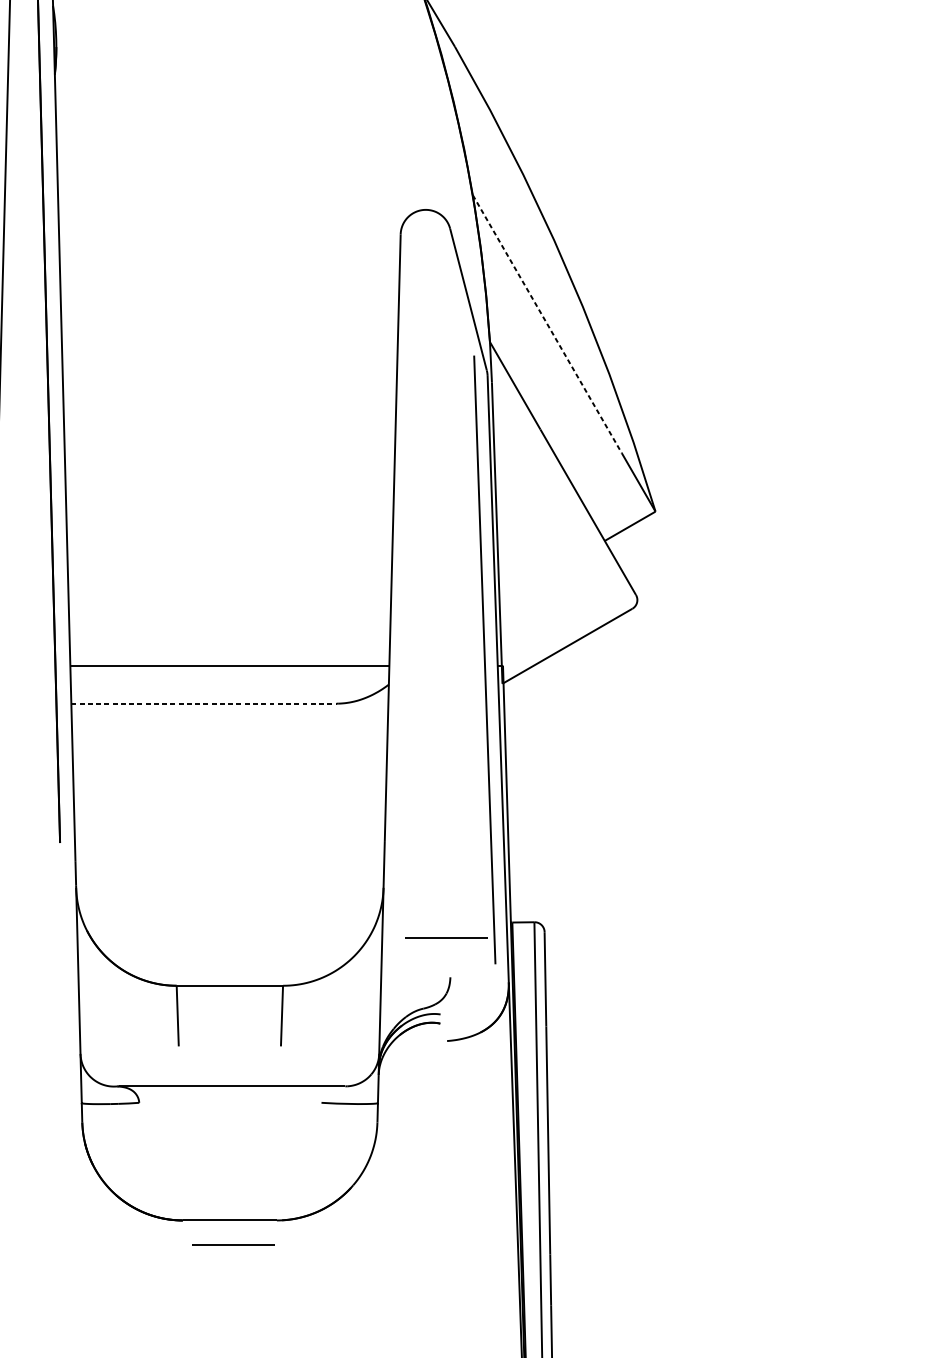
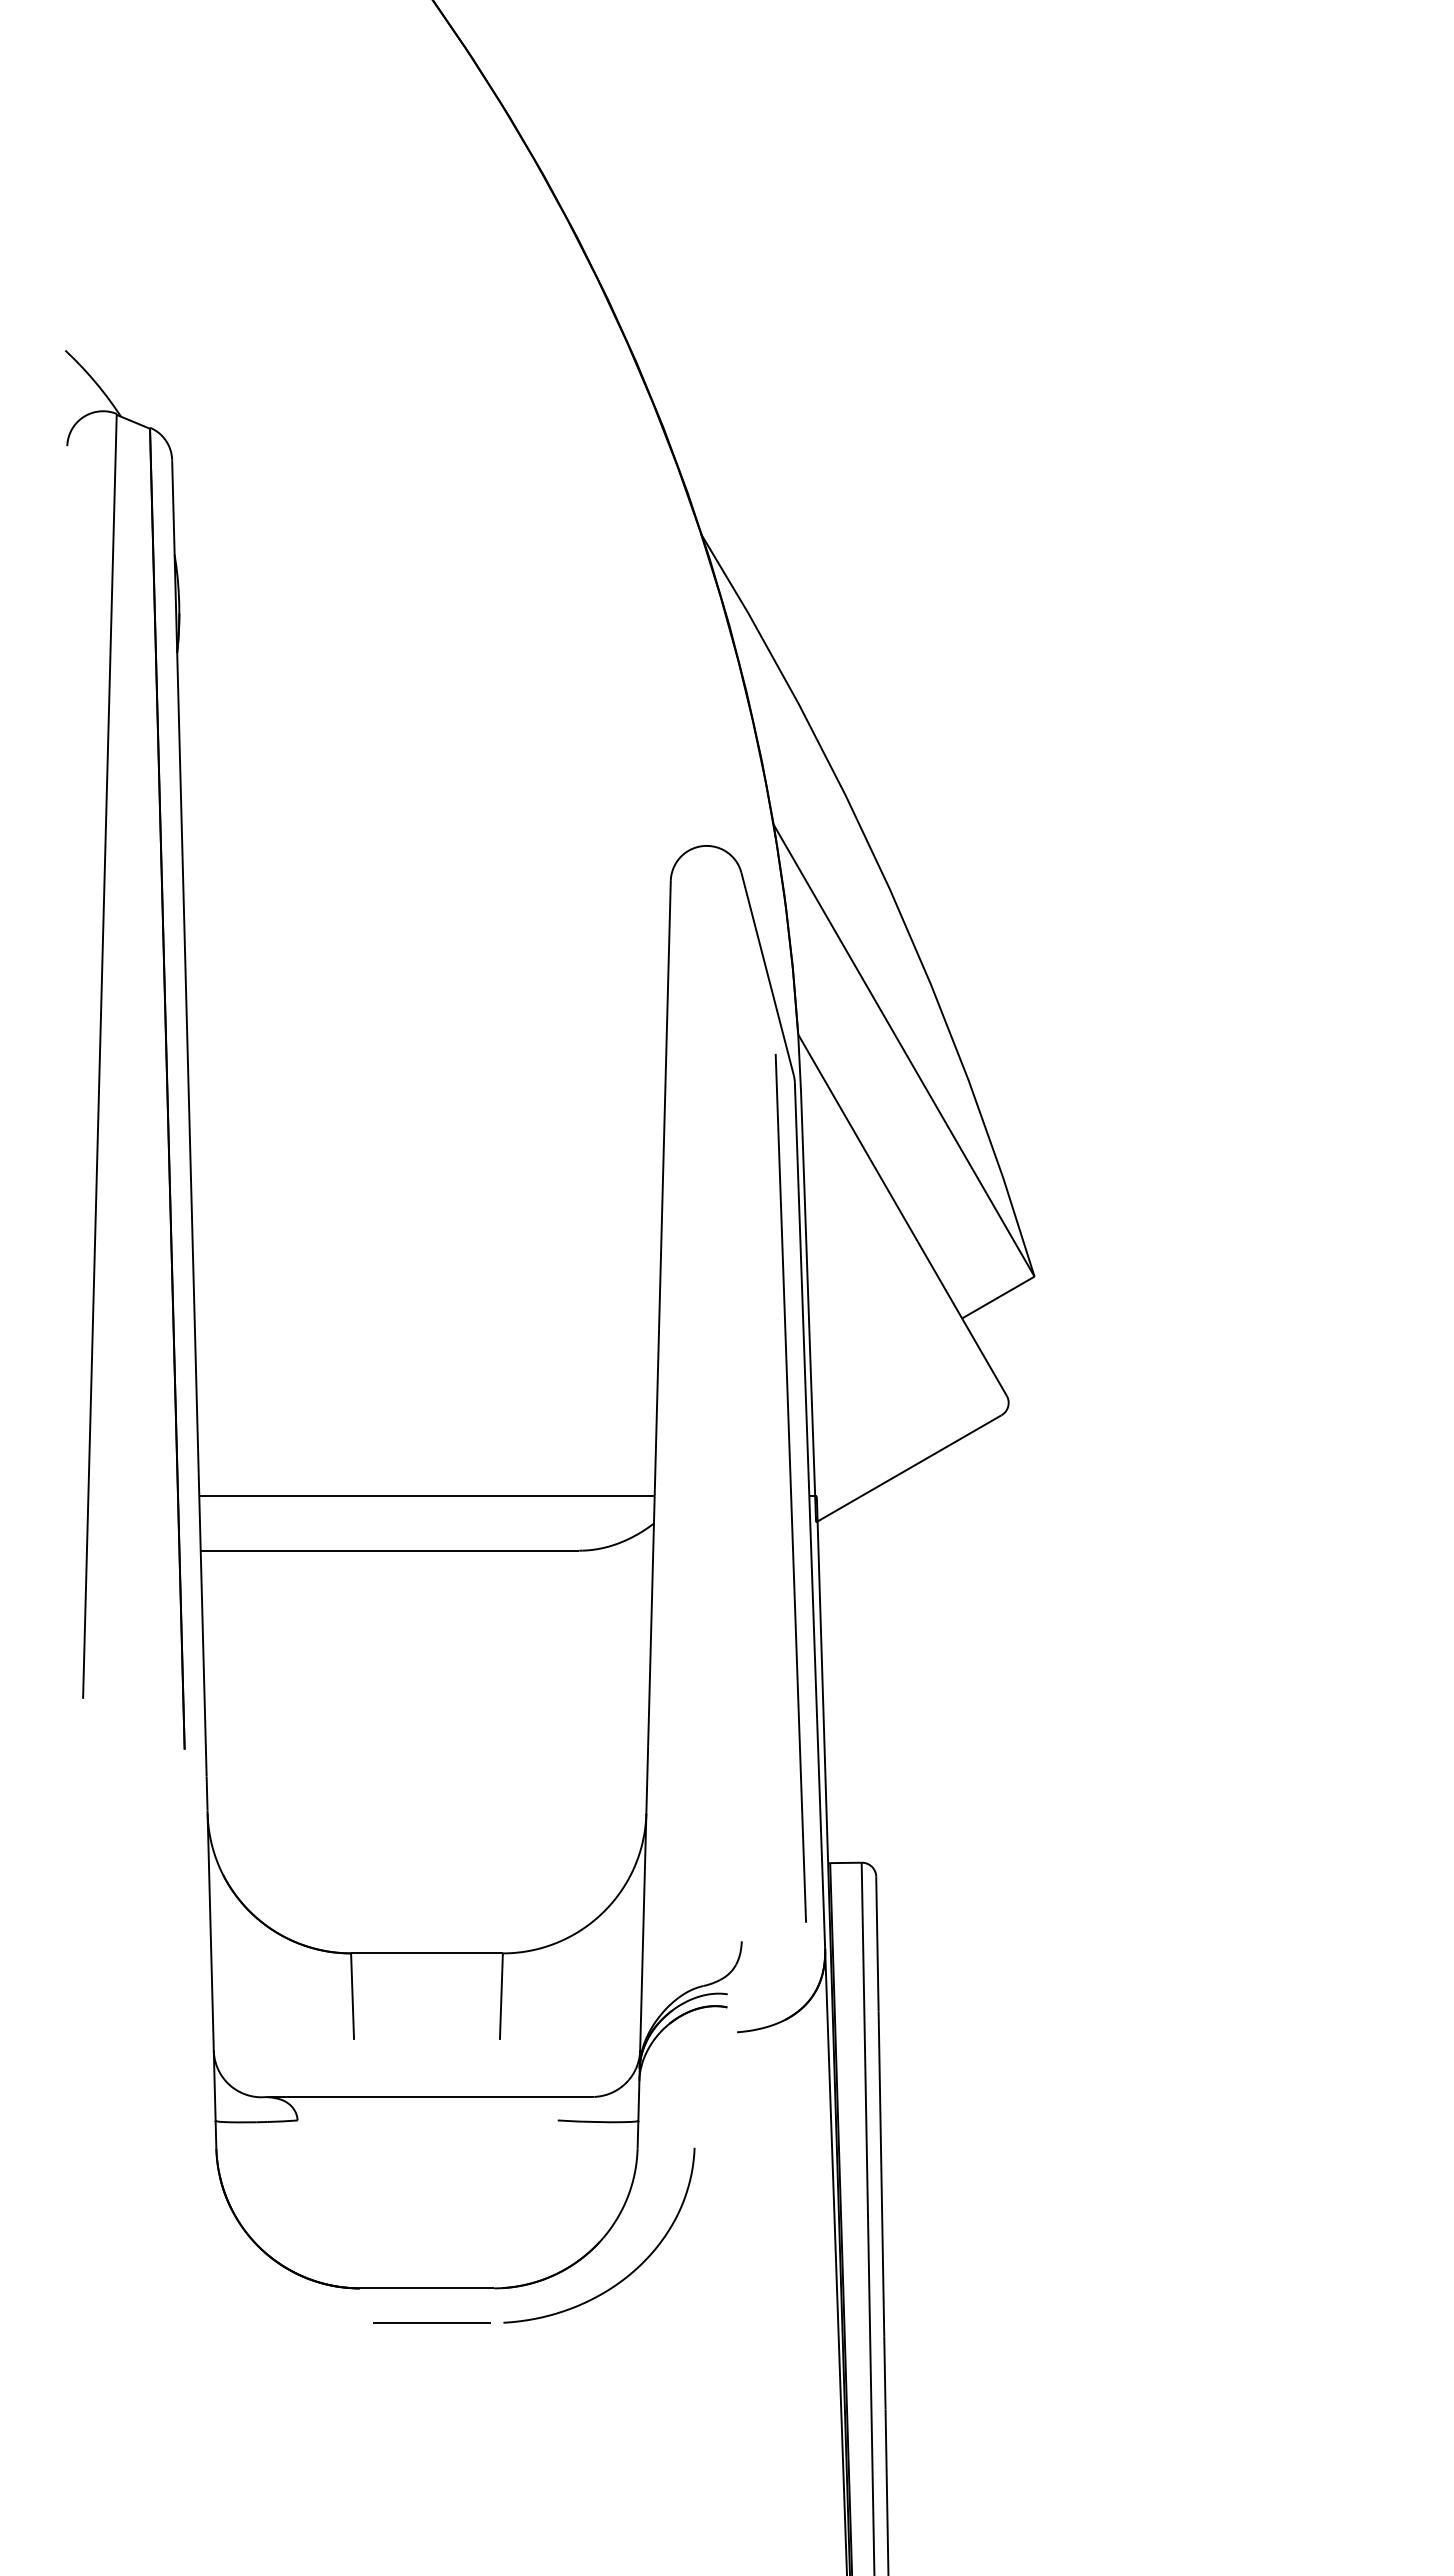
line: (547, 324) -> (880, 1009), dashed -> solid
line: (204, 703) -> (390, 1550), dashed -> solid
line: (446, 937) -> (735, 1884), removed
curve: (372, 1209) -> (630, 2272), added

